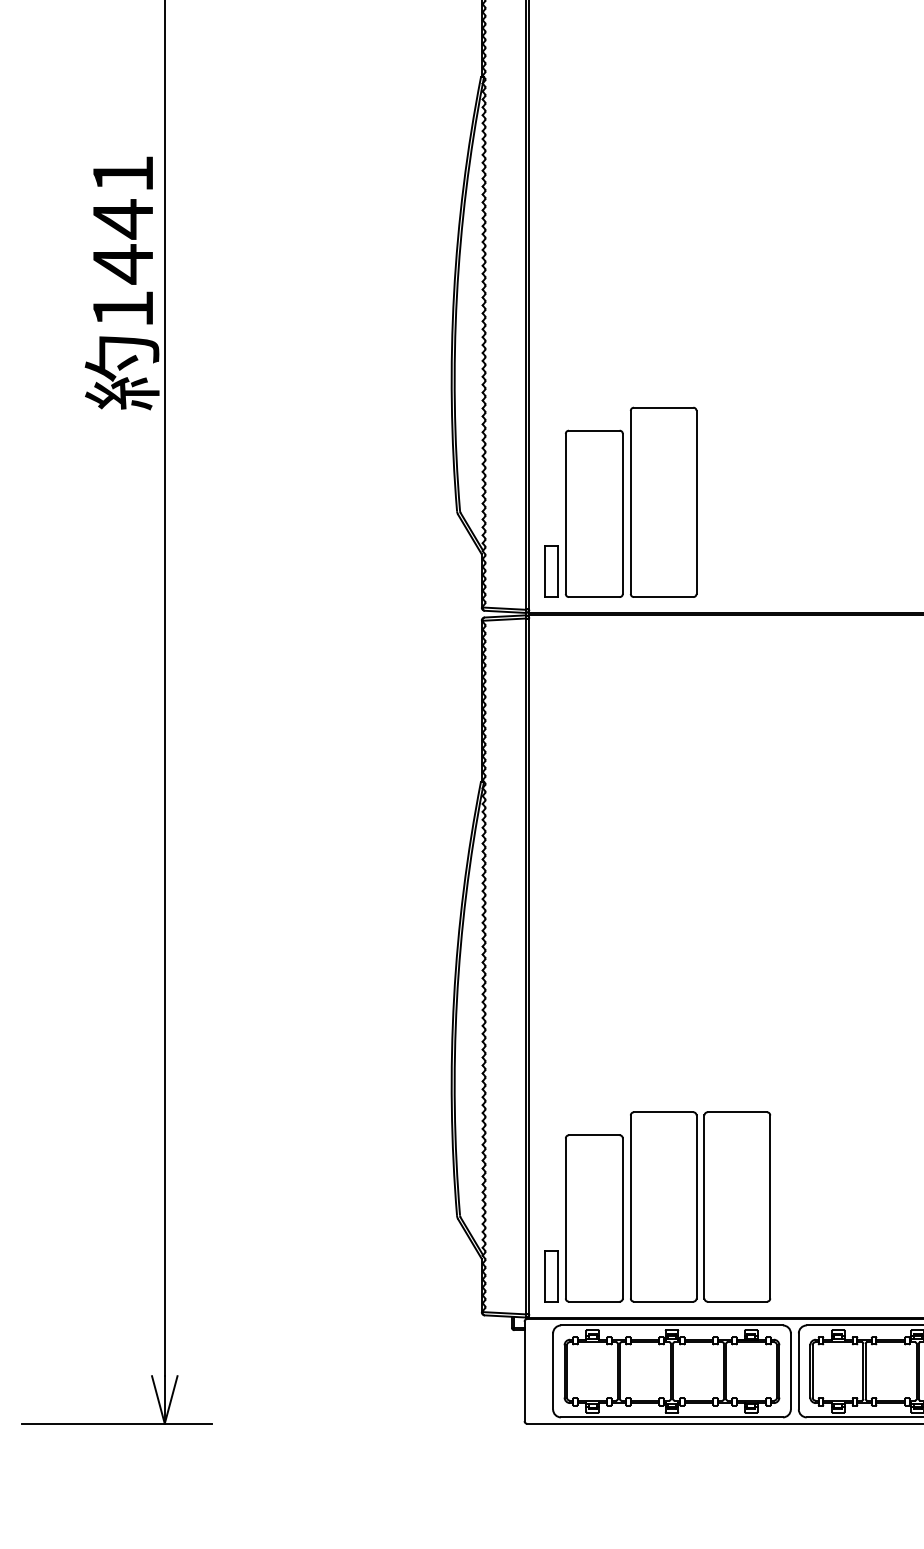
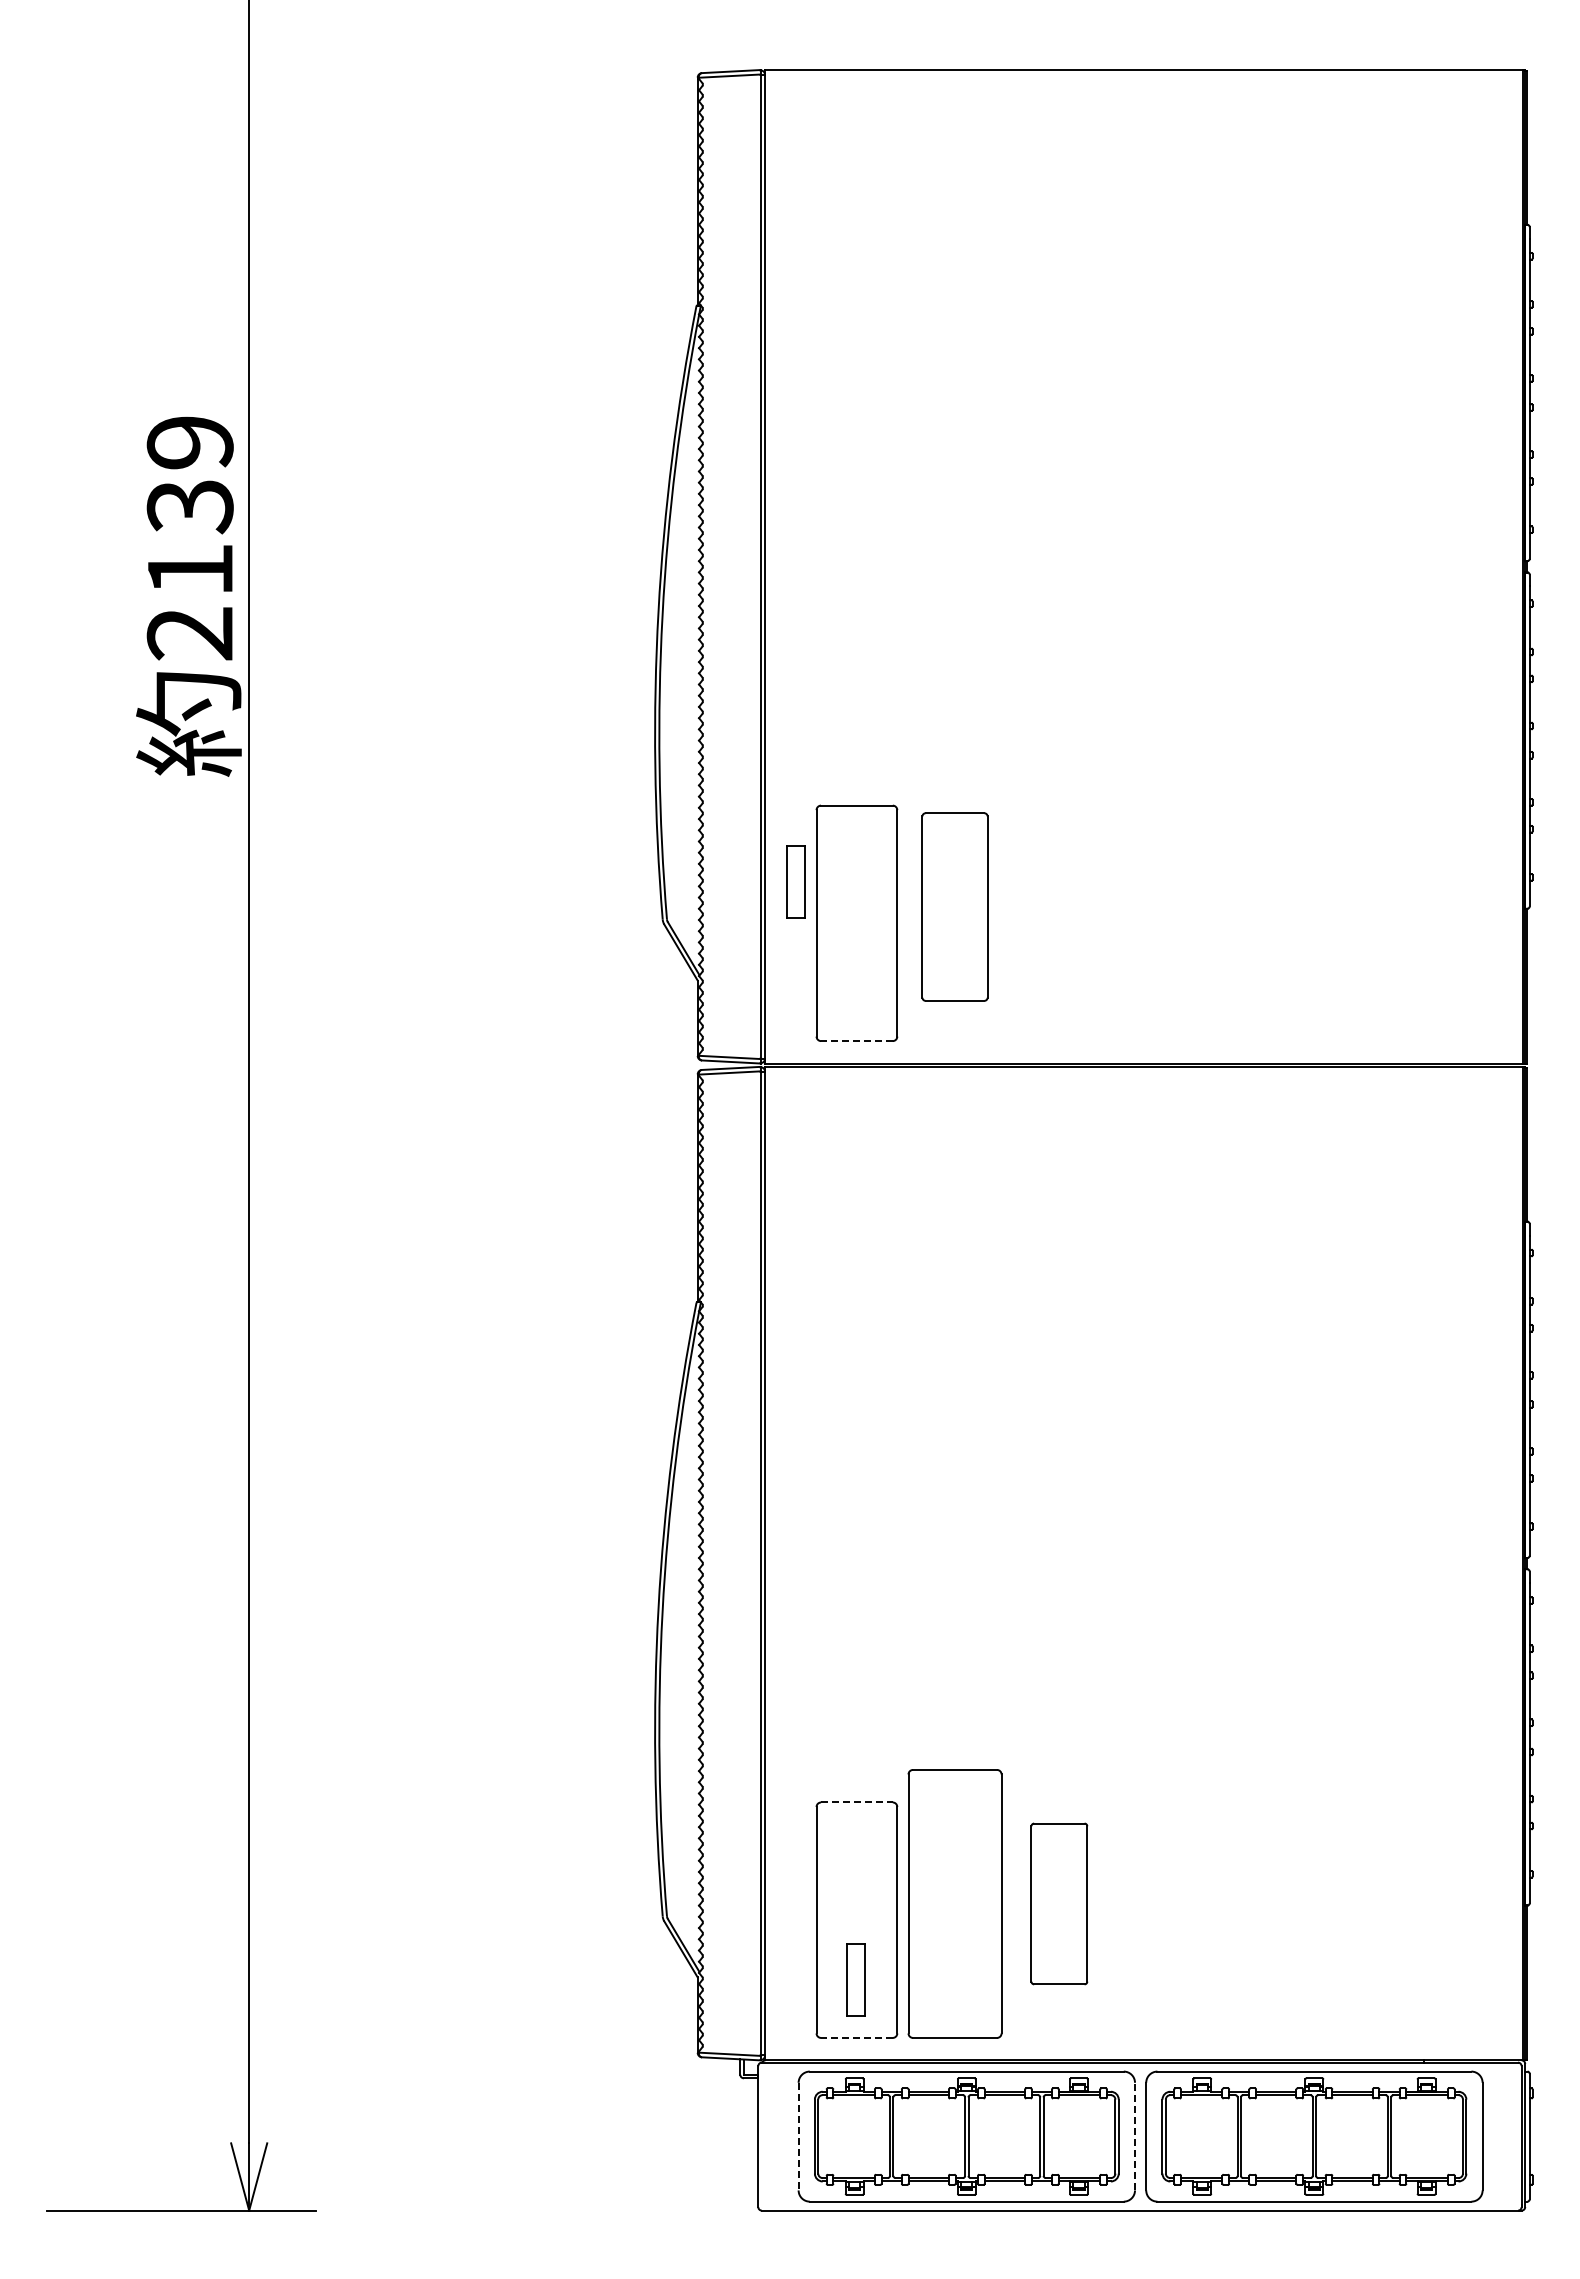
text: (122, 241) -> (189, 538), 1441 -> 2139
part: (663, 501) -> (954, 906), size x0.7
part: (550, 571) -> (795, 881), moved
line: (594, 597) -> (856, 1041), solid -> dashed
line: (594, 1135) -> (856, 1802), solid -> dashed
part: (737, 1206) -> (1059, 1903), size x0.6
part: (550, 1275) -> (855, 1979), moved
line: (594, 1301) -> (856, 2037), solid -> dashed
line: (553, 1371) -> (798, 2136), solid -> dashed
line: (791, 1371) -> (1135, 2136), solid -> dashed

